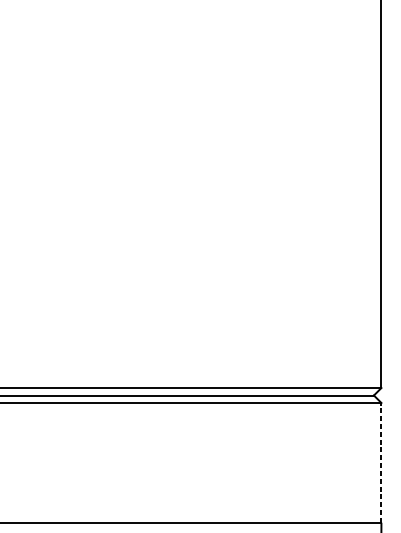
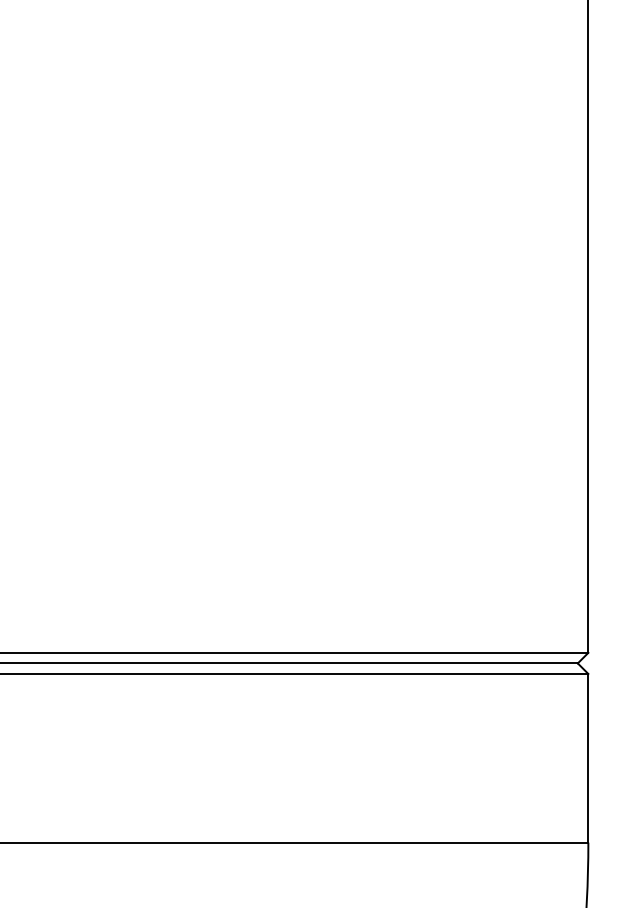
line: (381, 462) -> (588, 757), dashed -> solid

